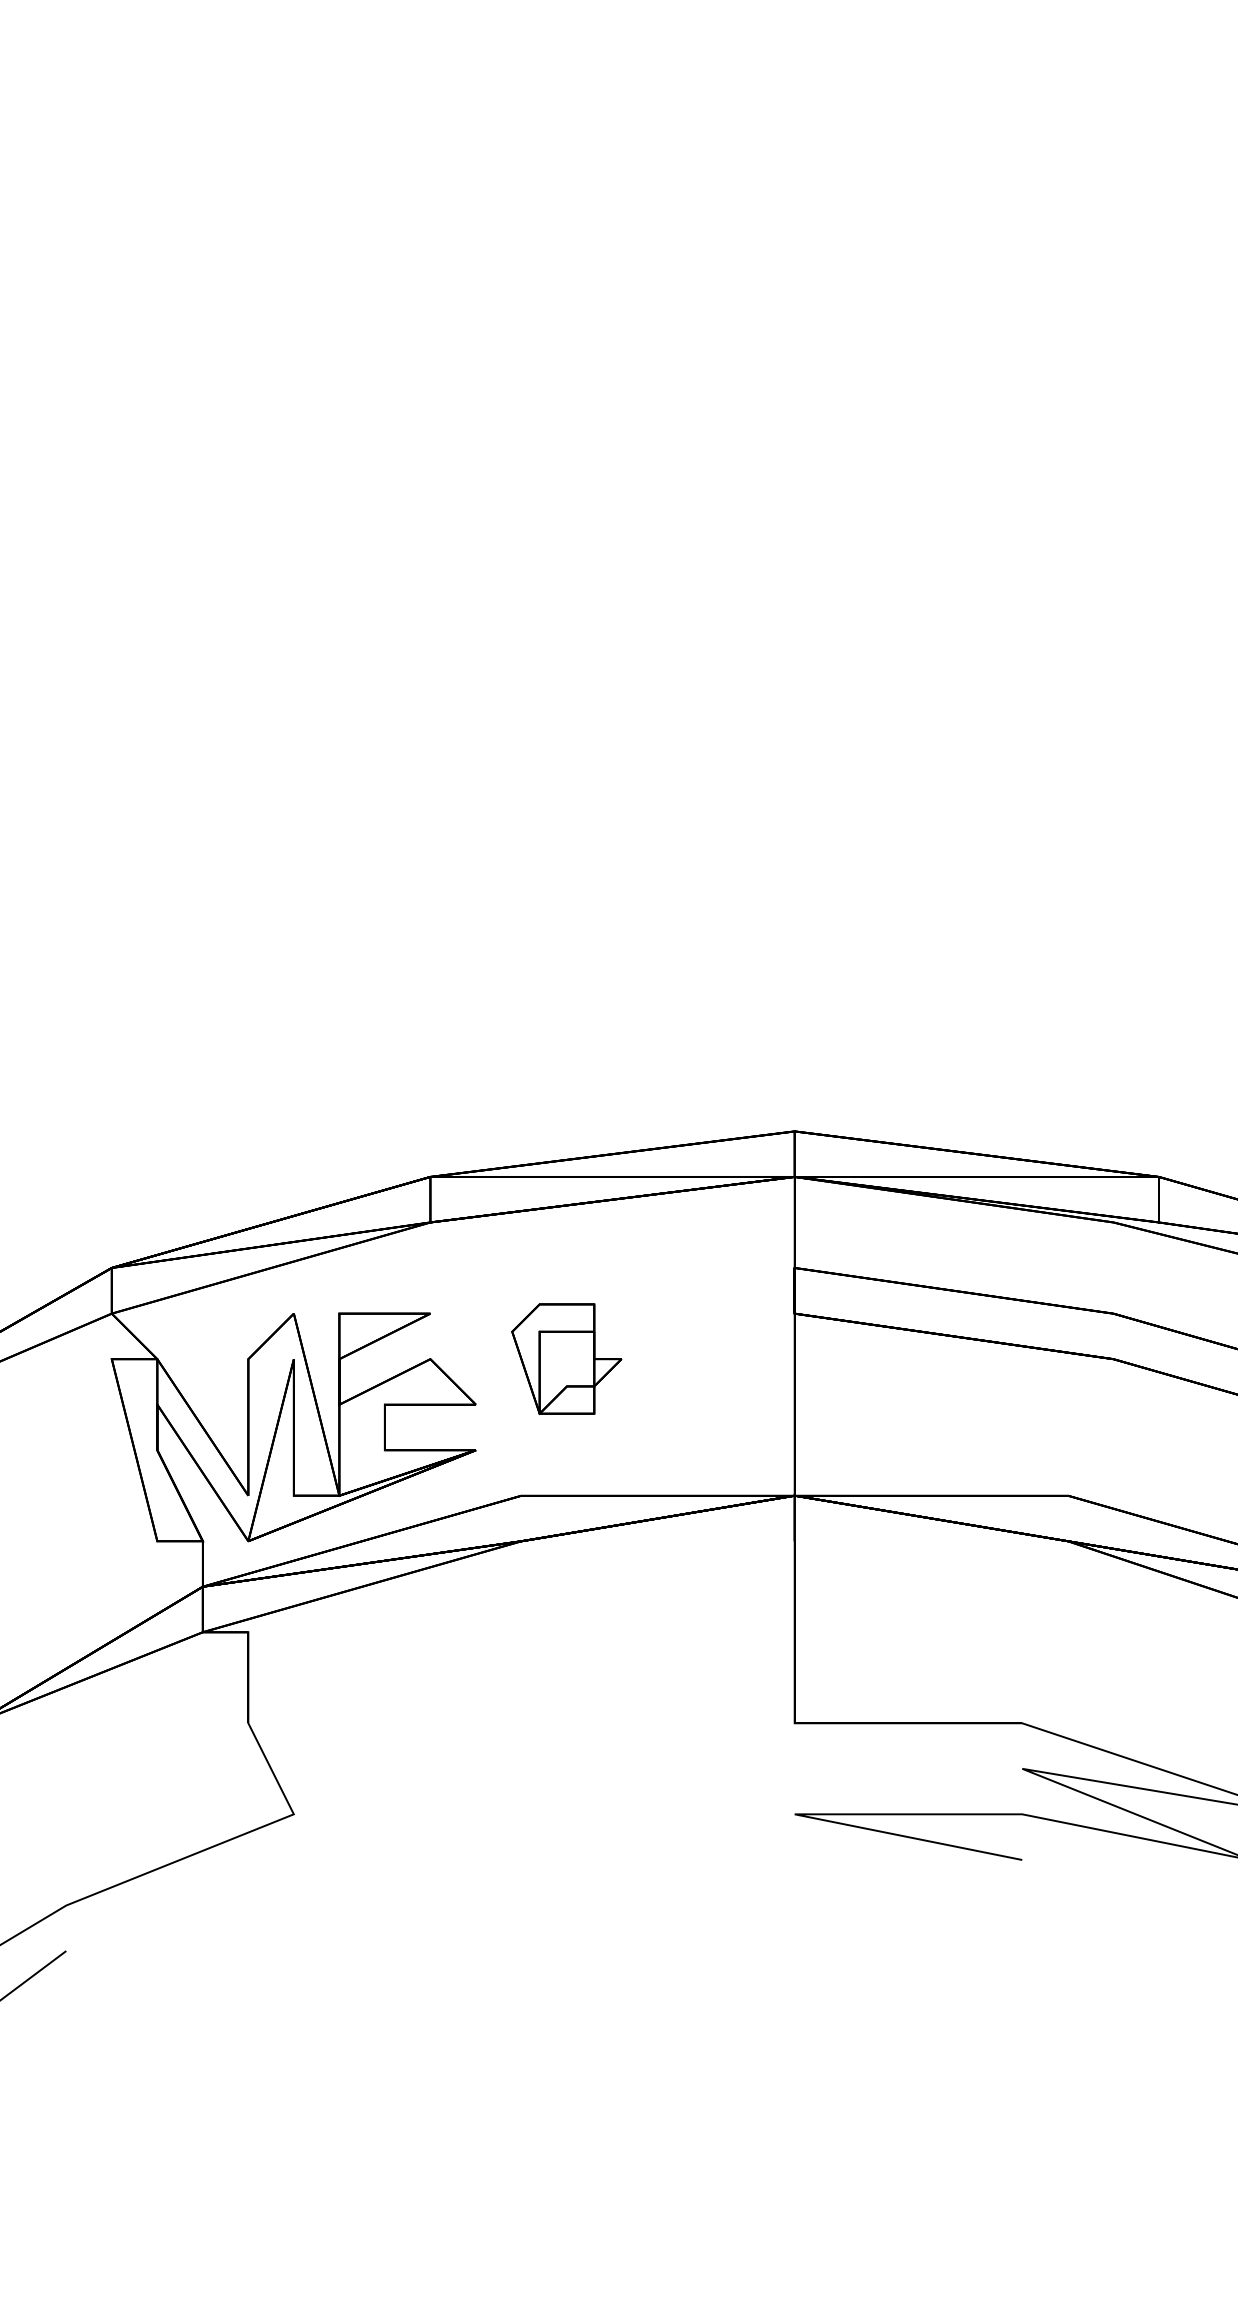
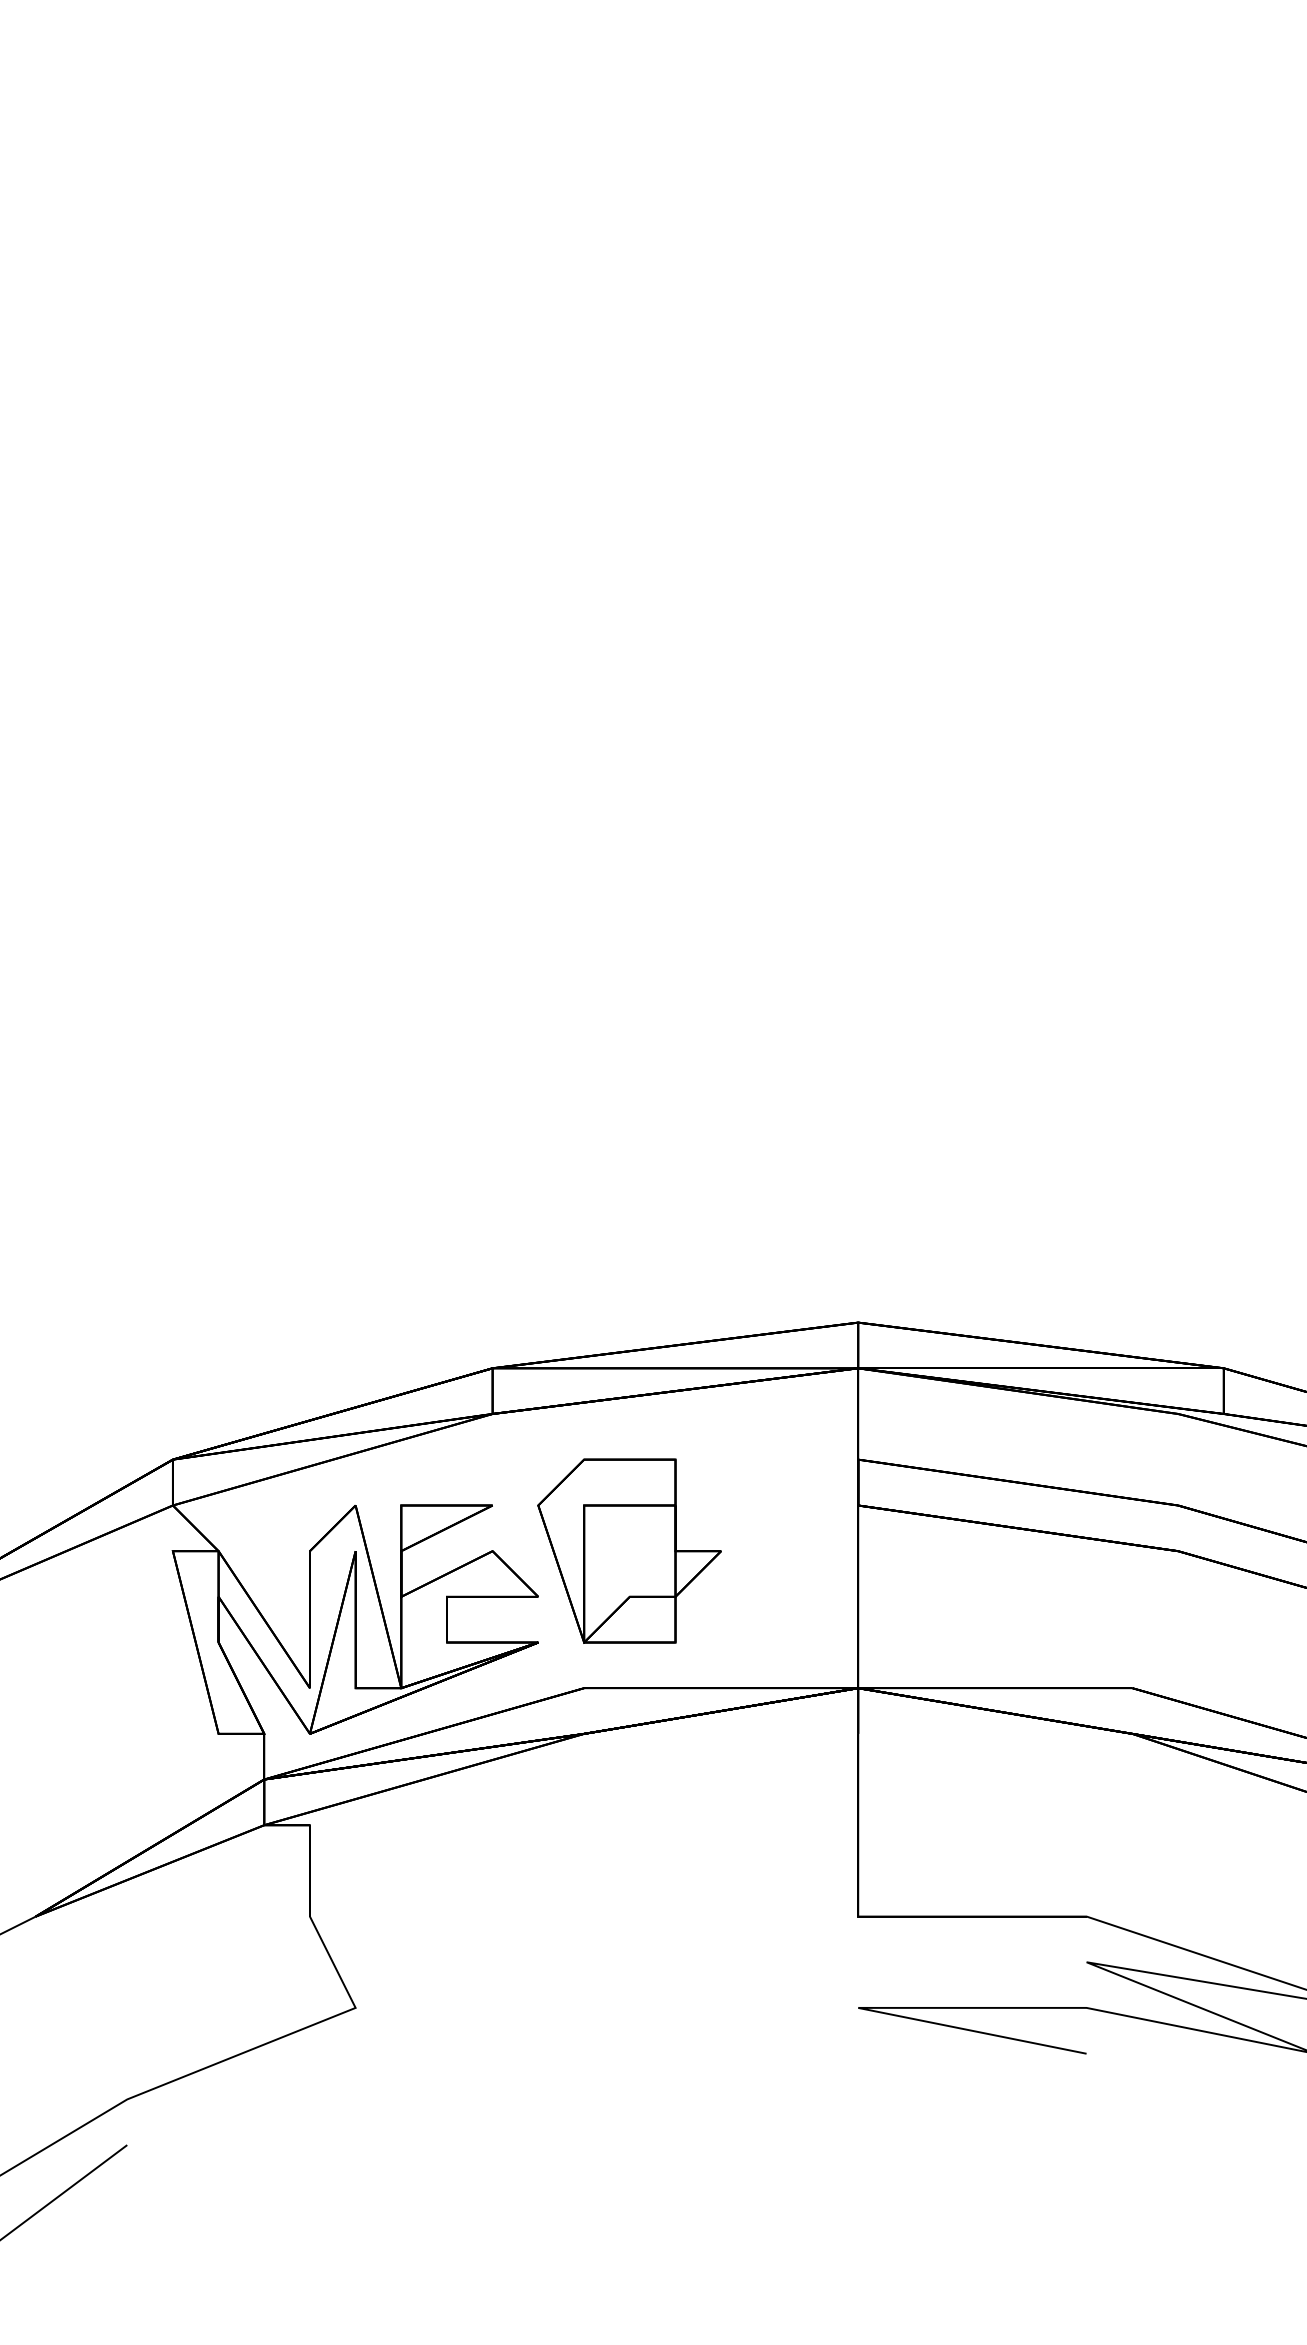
part: (566, 1358) -> (629, 1550), size x1.67

